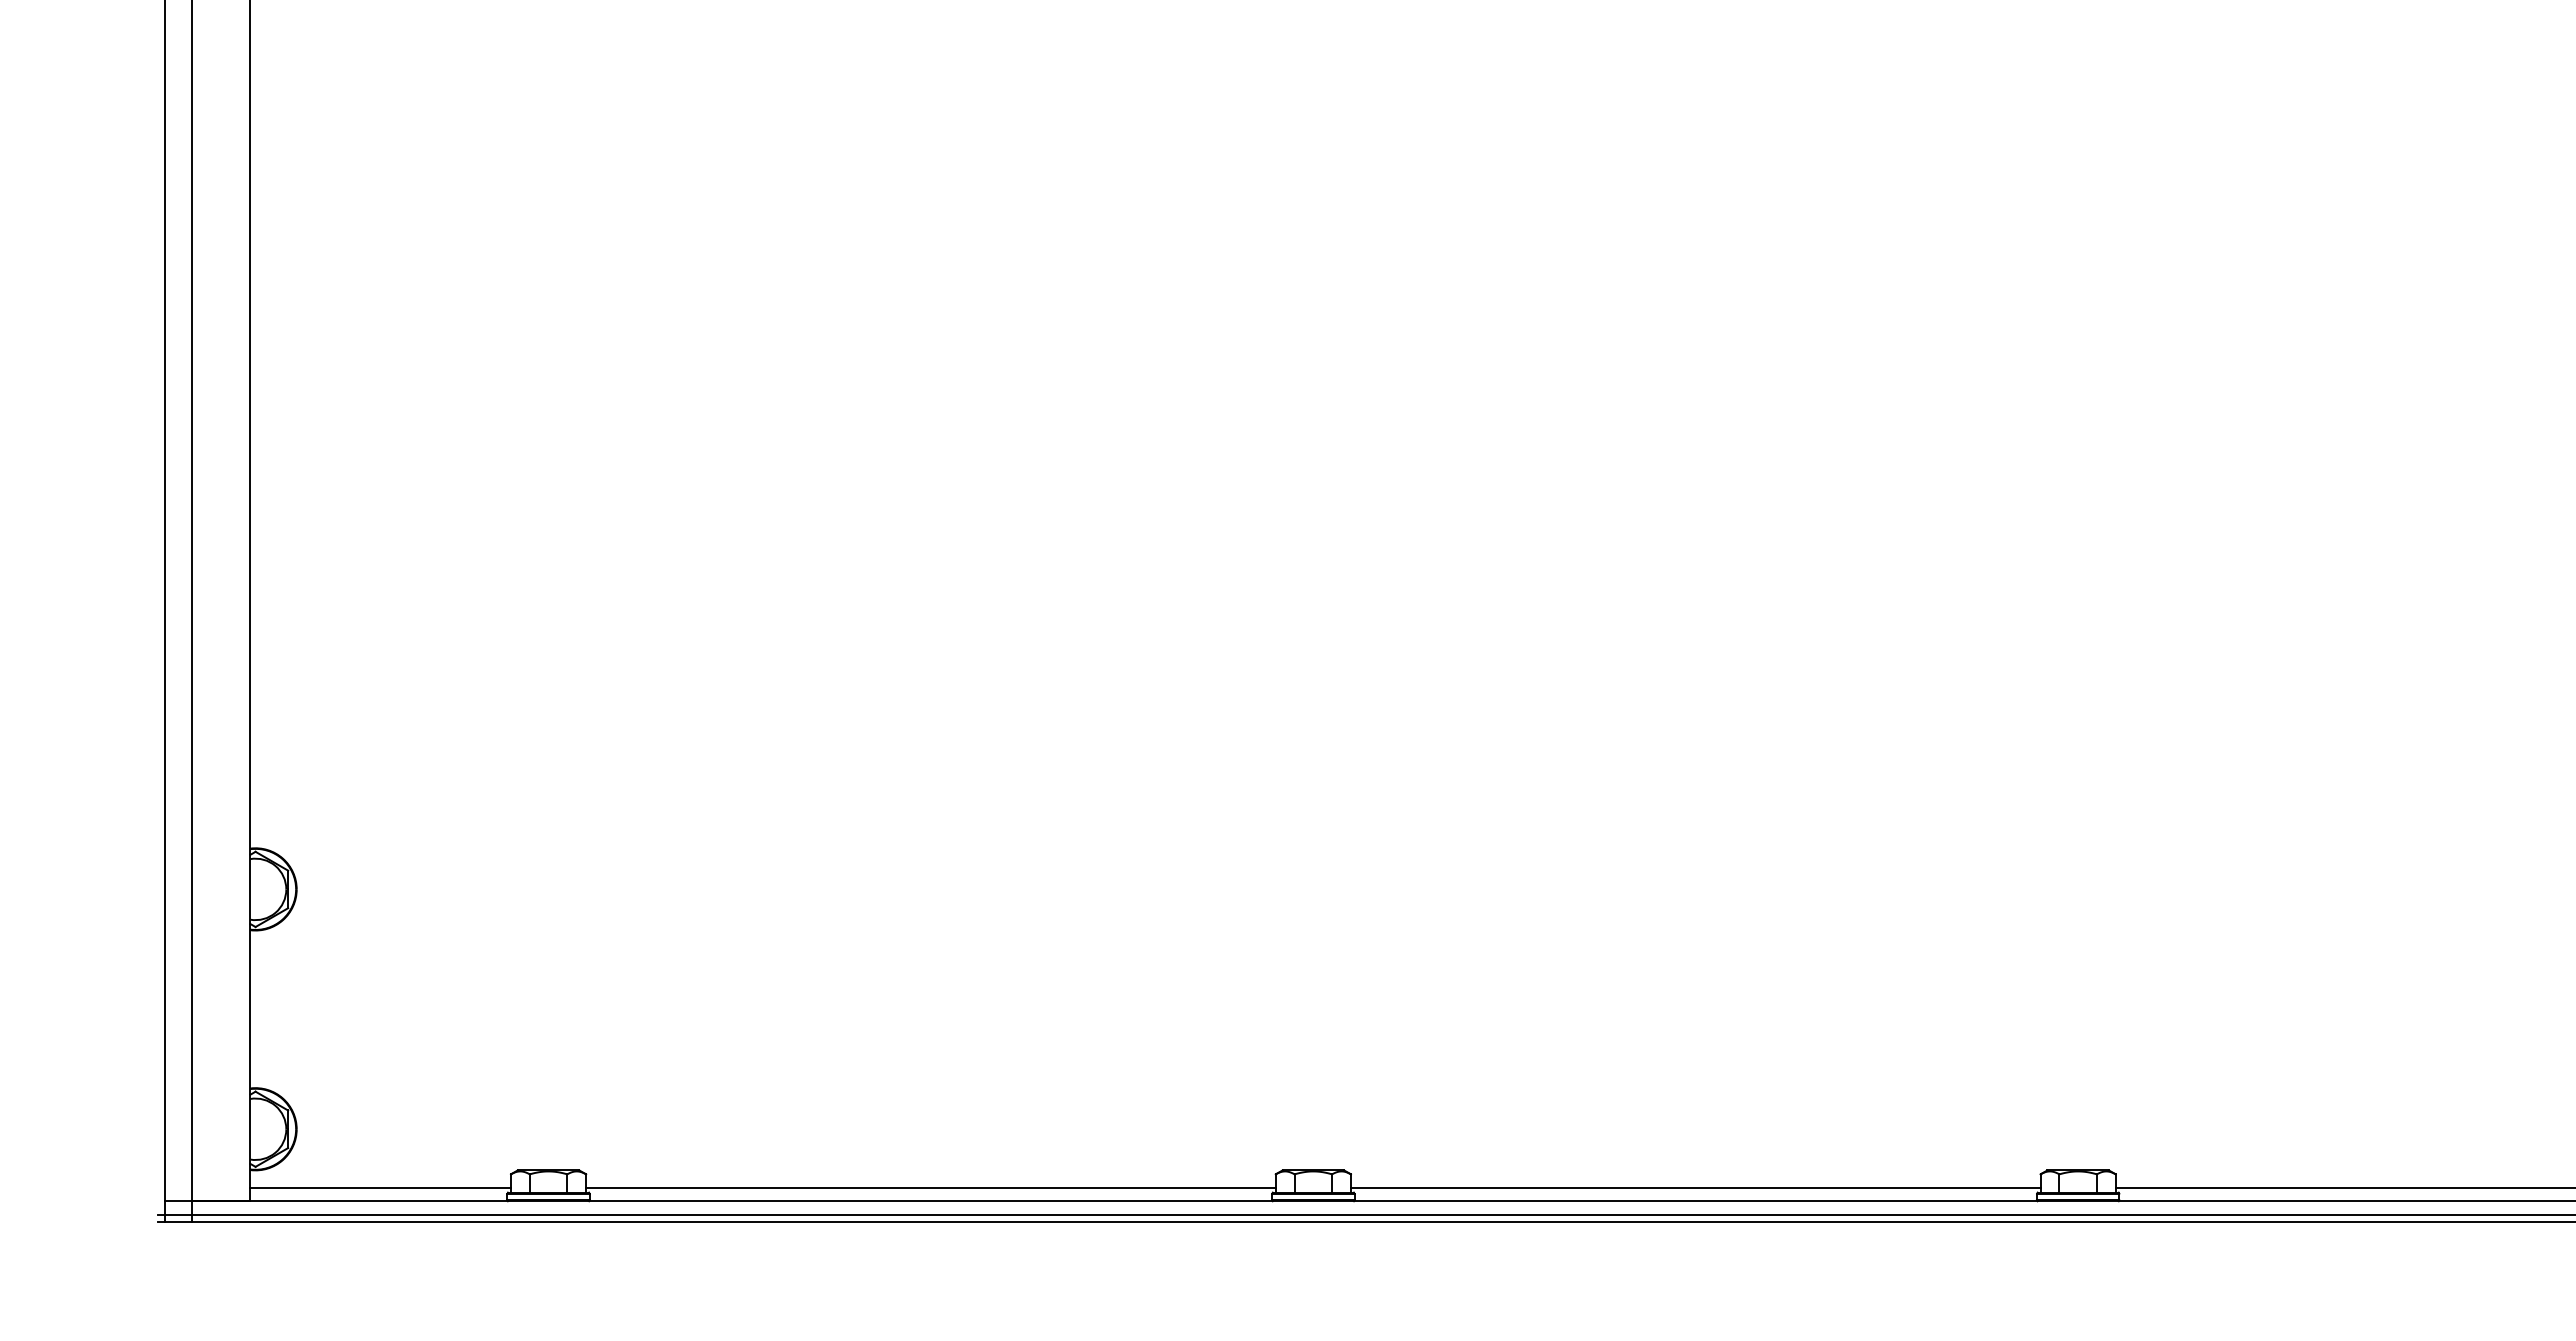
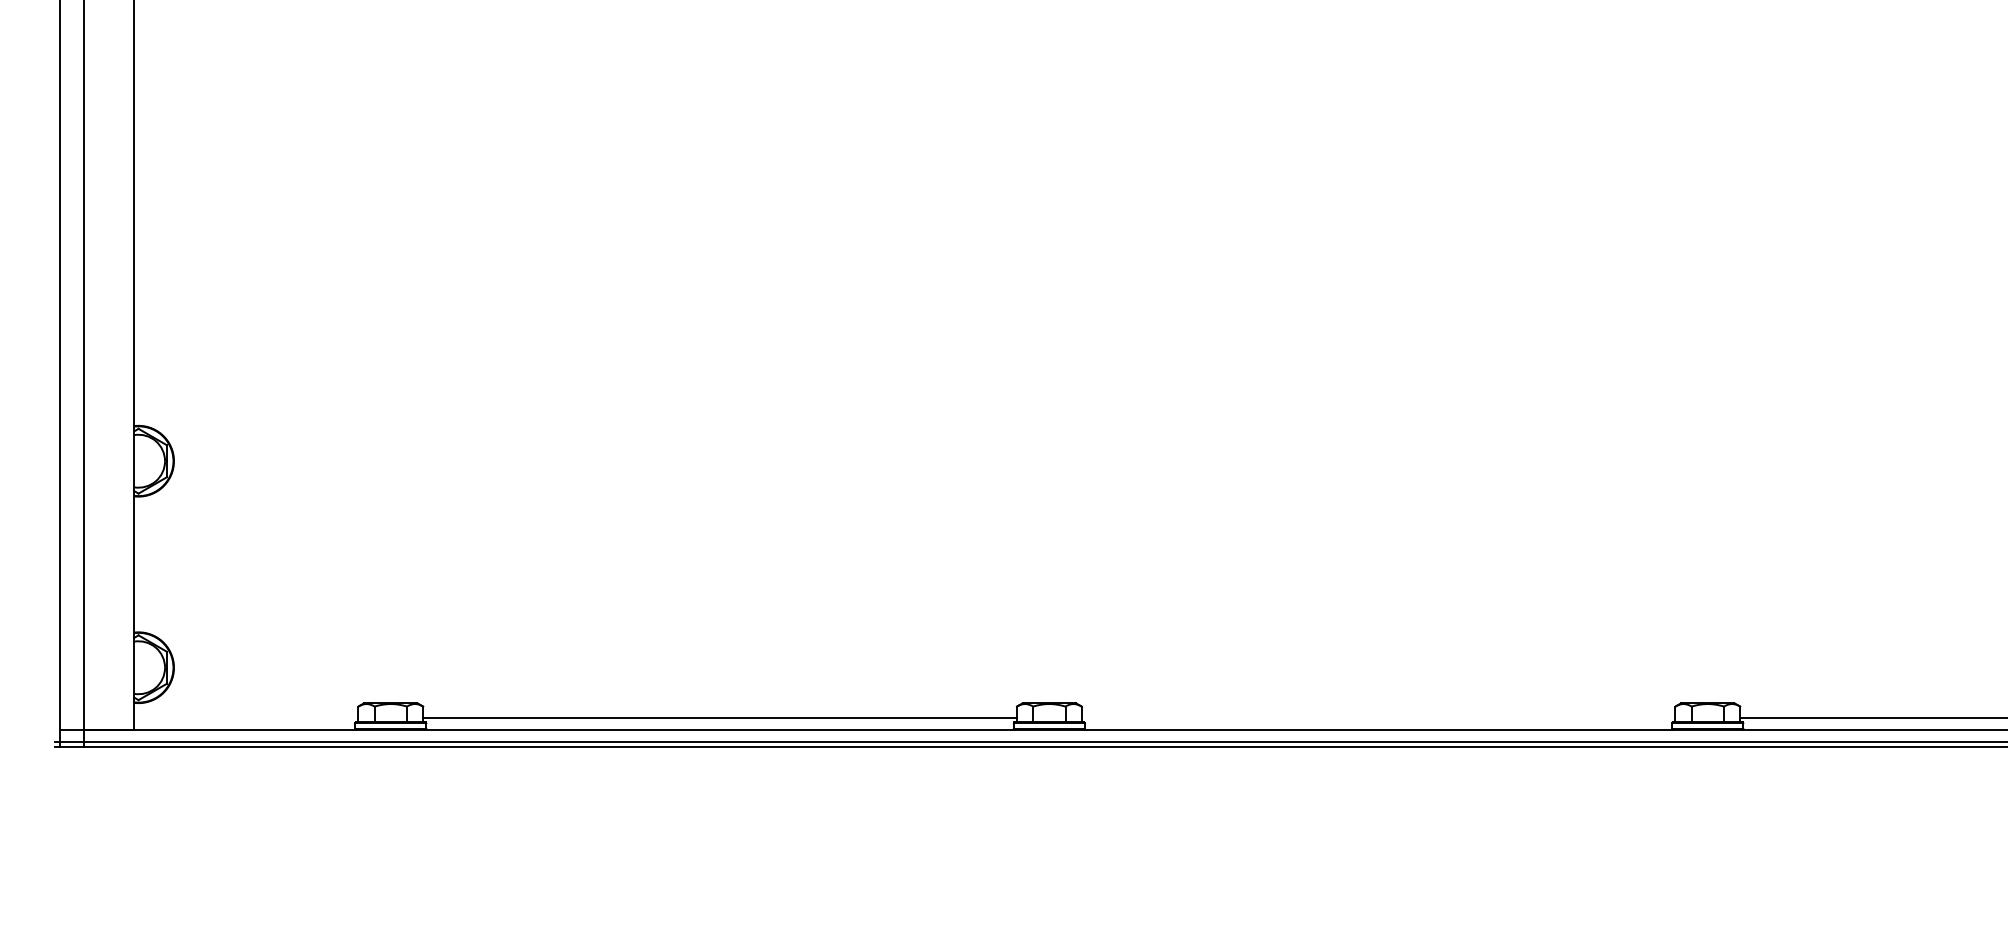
line: (380, 1187) -> (246, 717), removed
line: (1695, 1187) -> (1378, 717), removed

